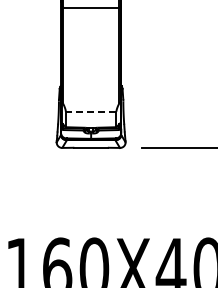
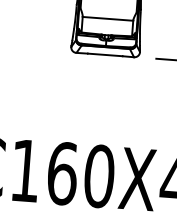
line: (90, 111) -> (107, 18), dashed -> solid

